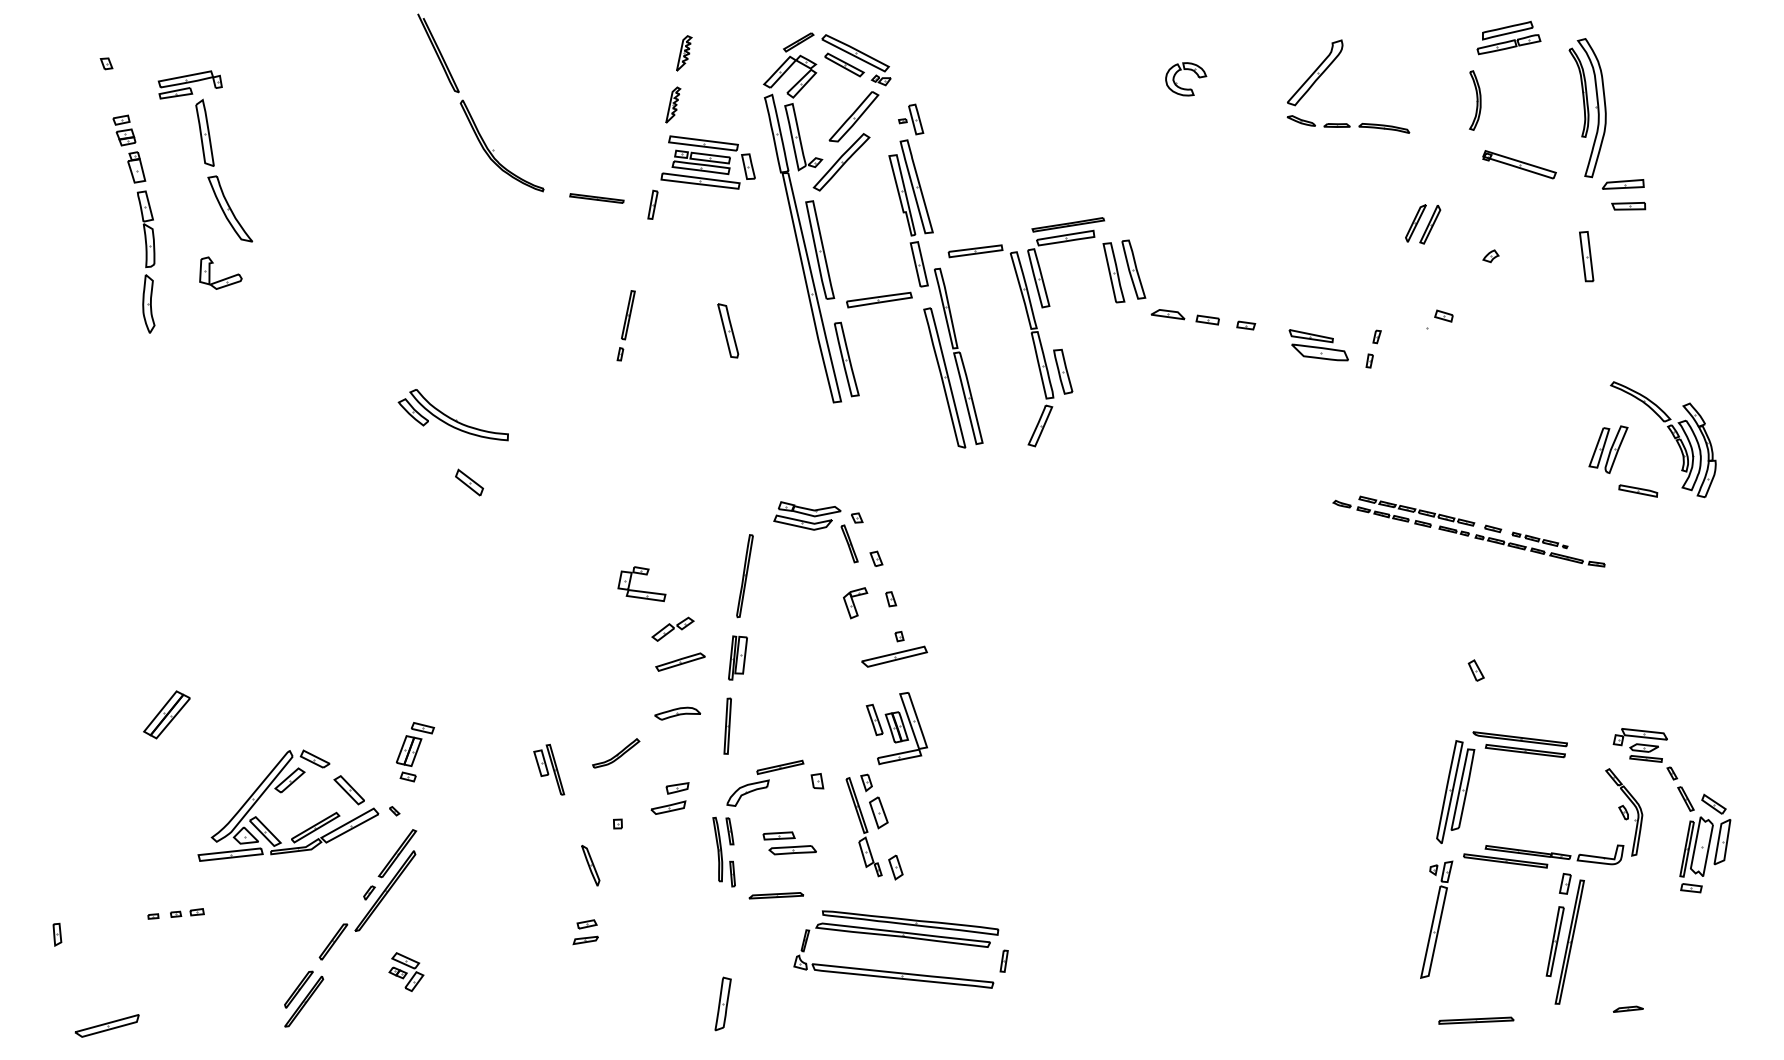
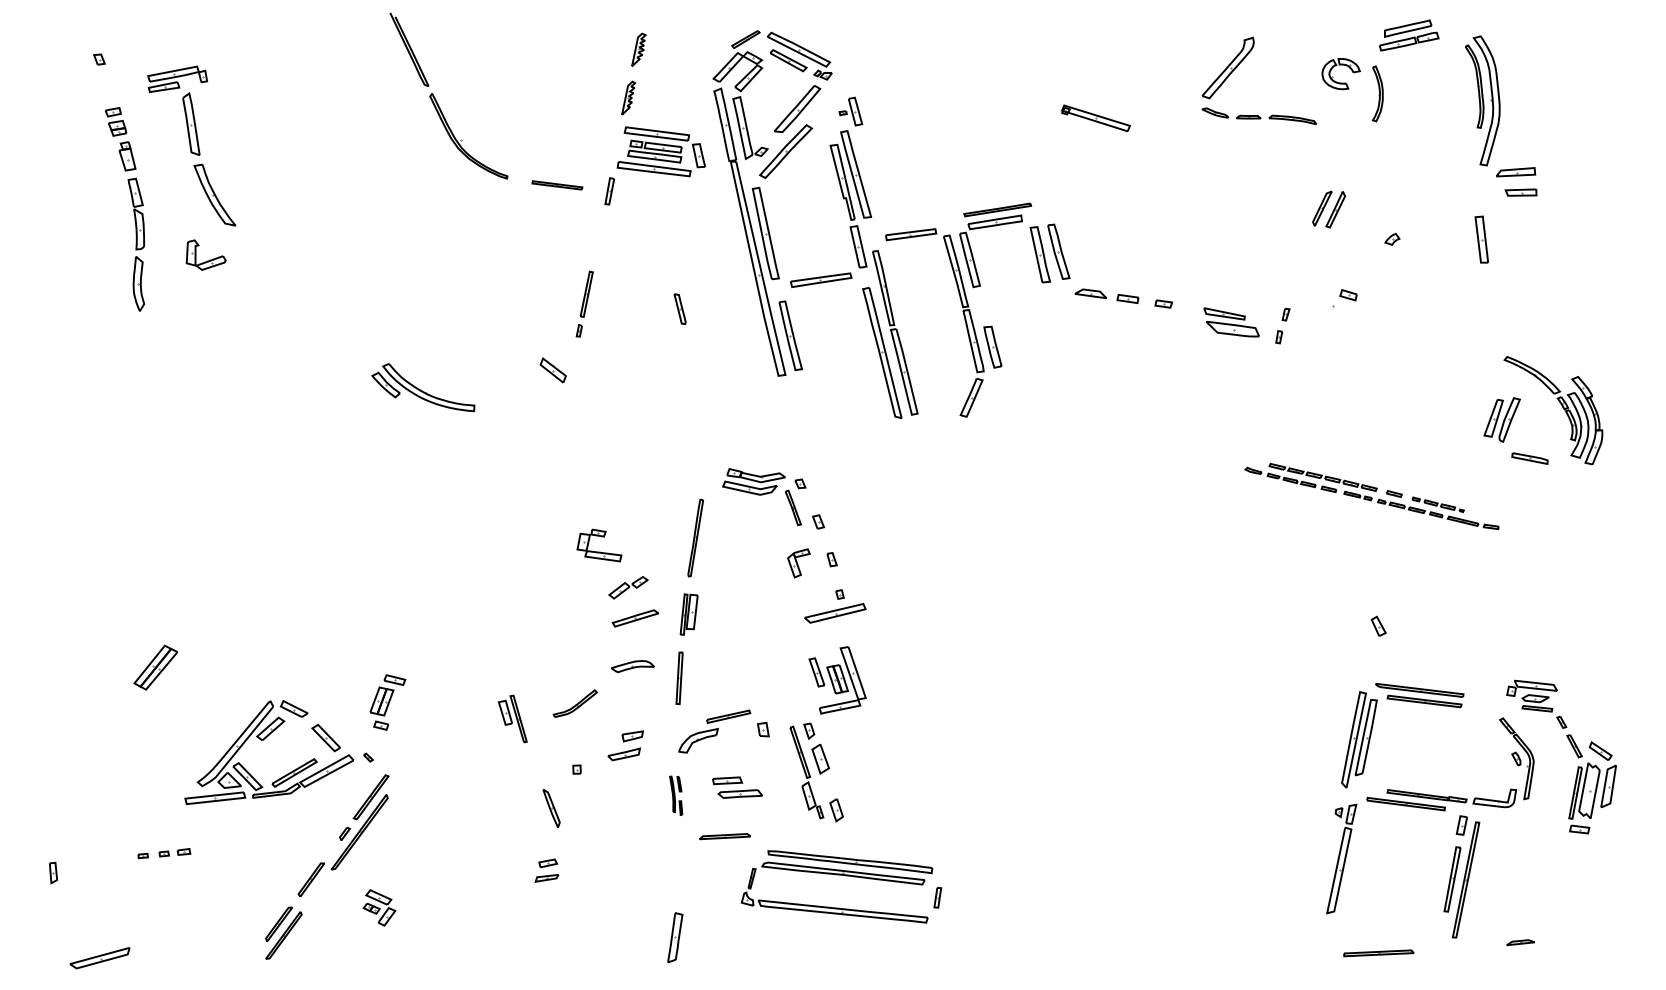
part: (1182, 87) -> (1337, 81), moved
part: (1519, 164) -> (1095, 118), moved
part: (728, 330) -> (680, 308), size x0.6
part: (469, 482) -> (553, 370), moved
part: (723, 851) -> (675, 795), size x0.6

